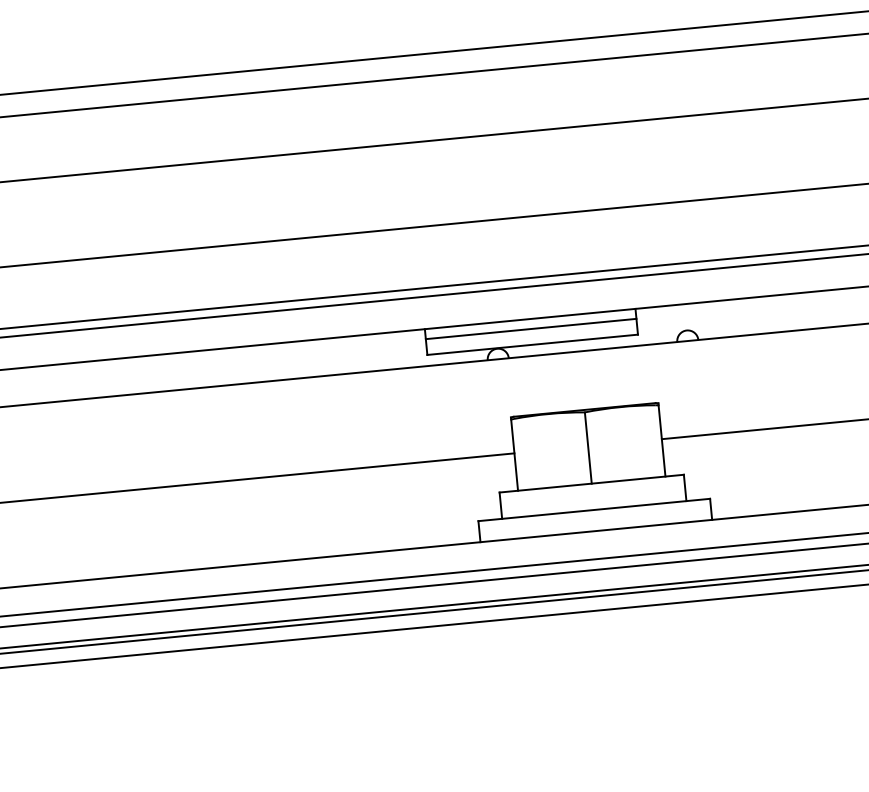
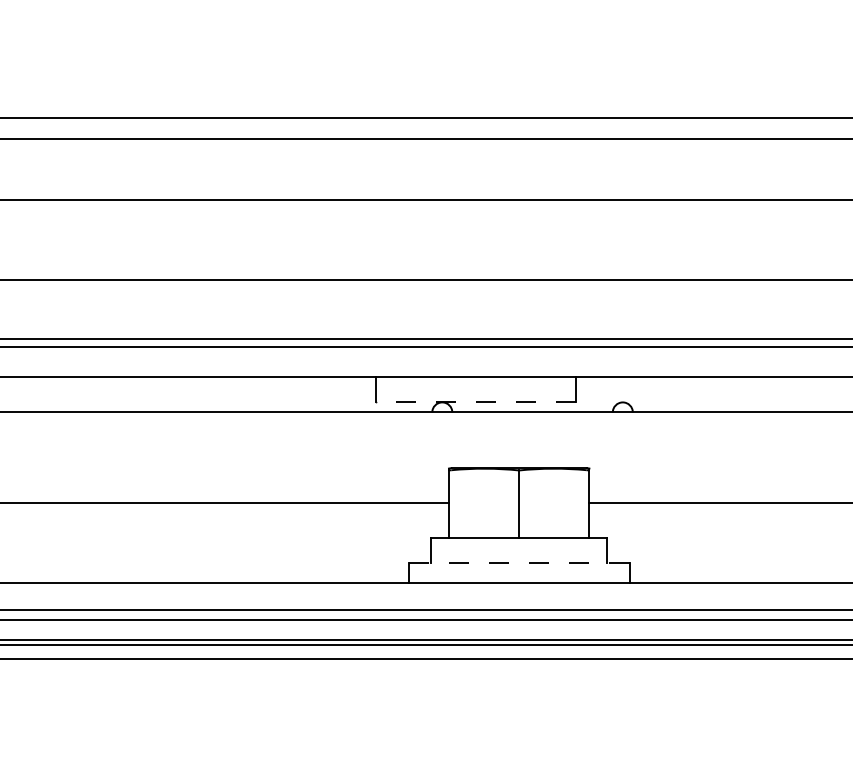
line: (530, 328) -> (475, 386), removed
line: (532, 344) -> (475, 401), solid -> dashed
line: (593, 510) -> (518, 563), solid -> dashed

